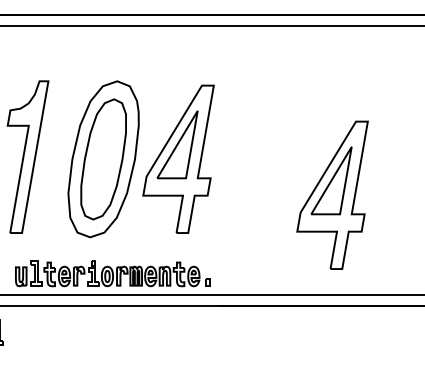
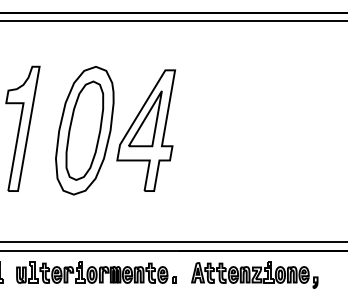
part: (332, 194) -> (272, 159), removed
part: (112, 273) -> (96, 272), moved
part: (310, 335) -> (254, 275), added

